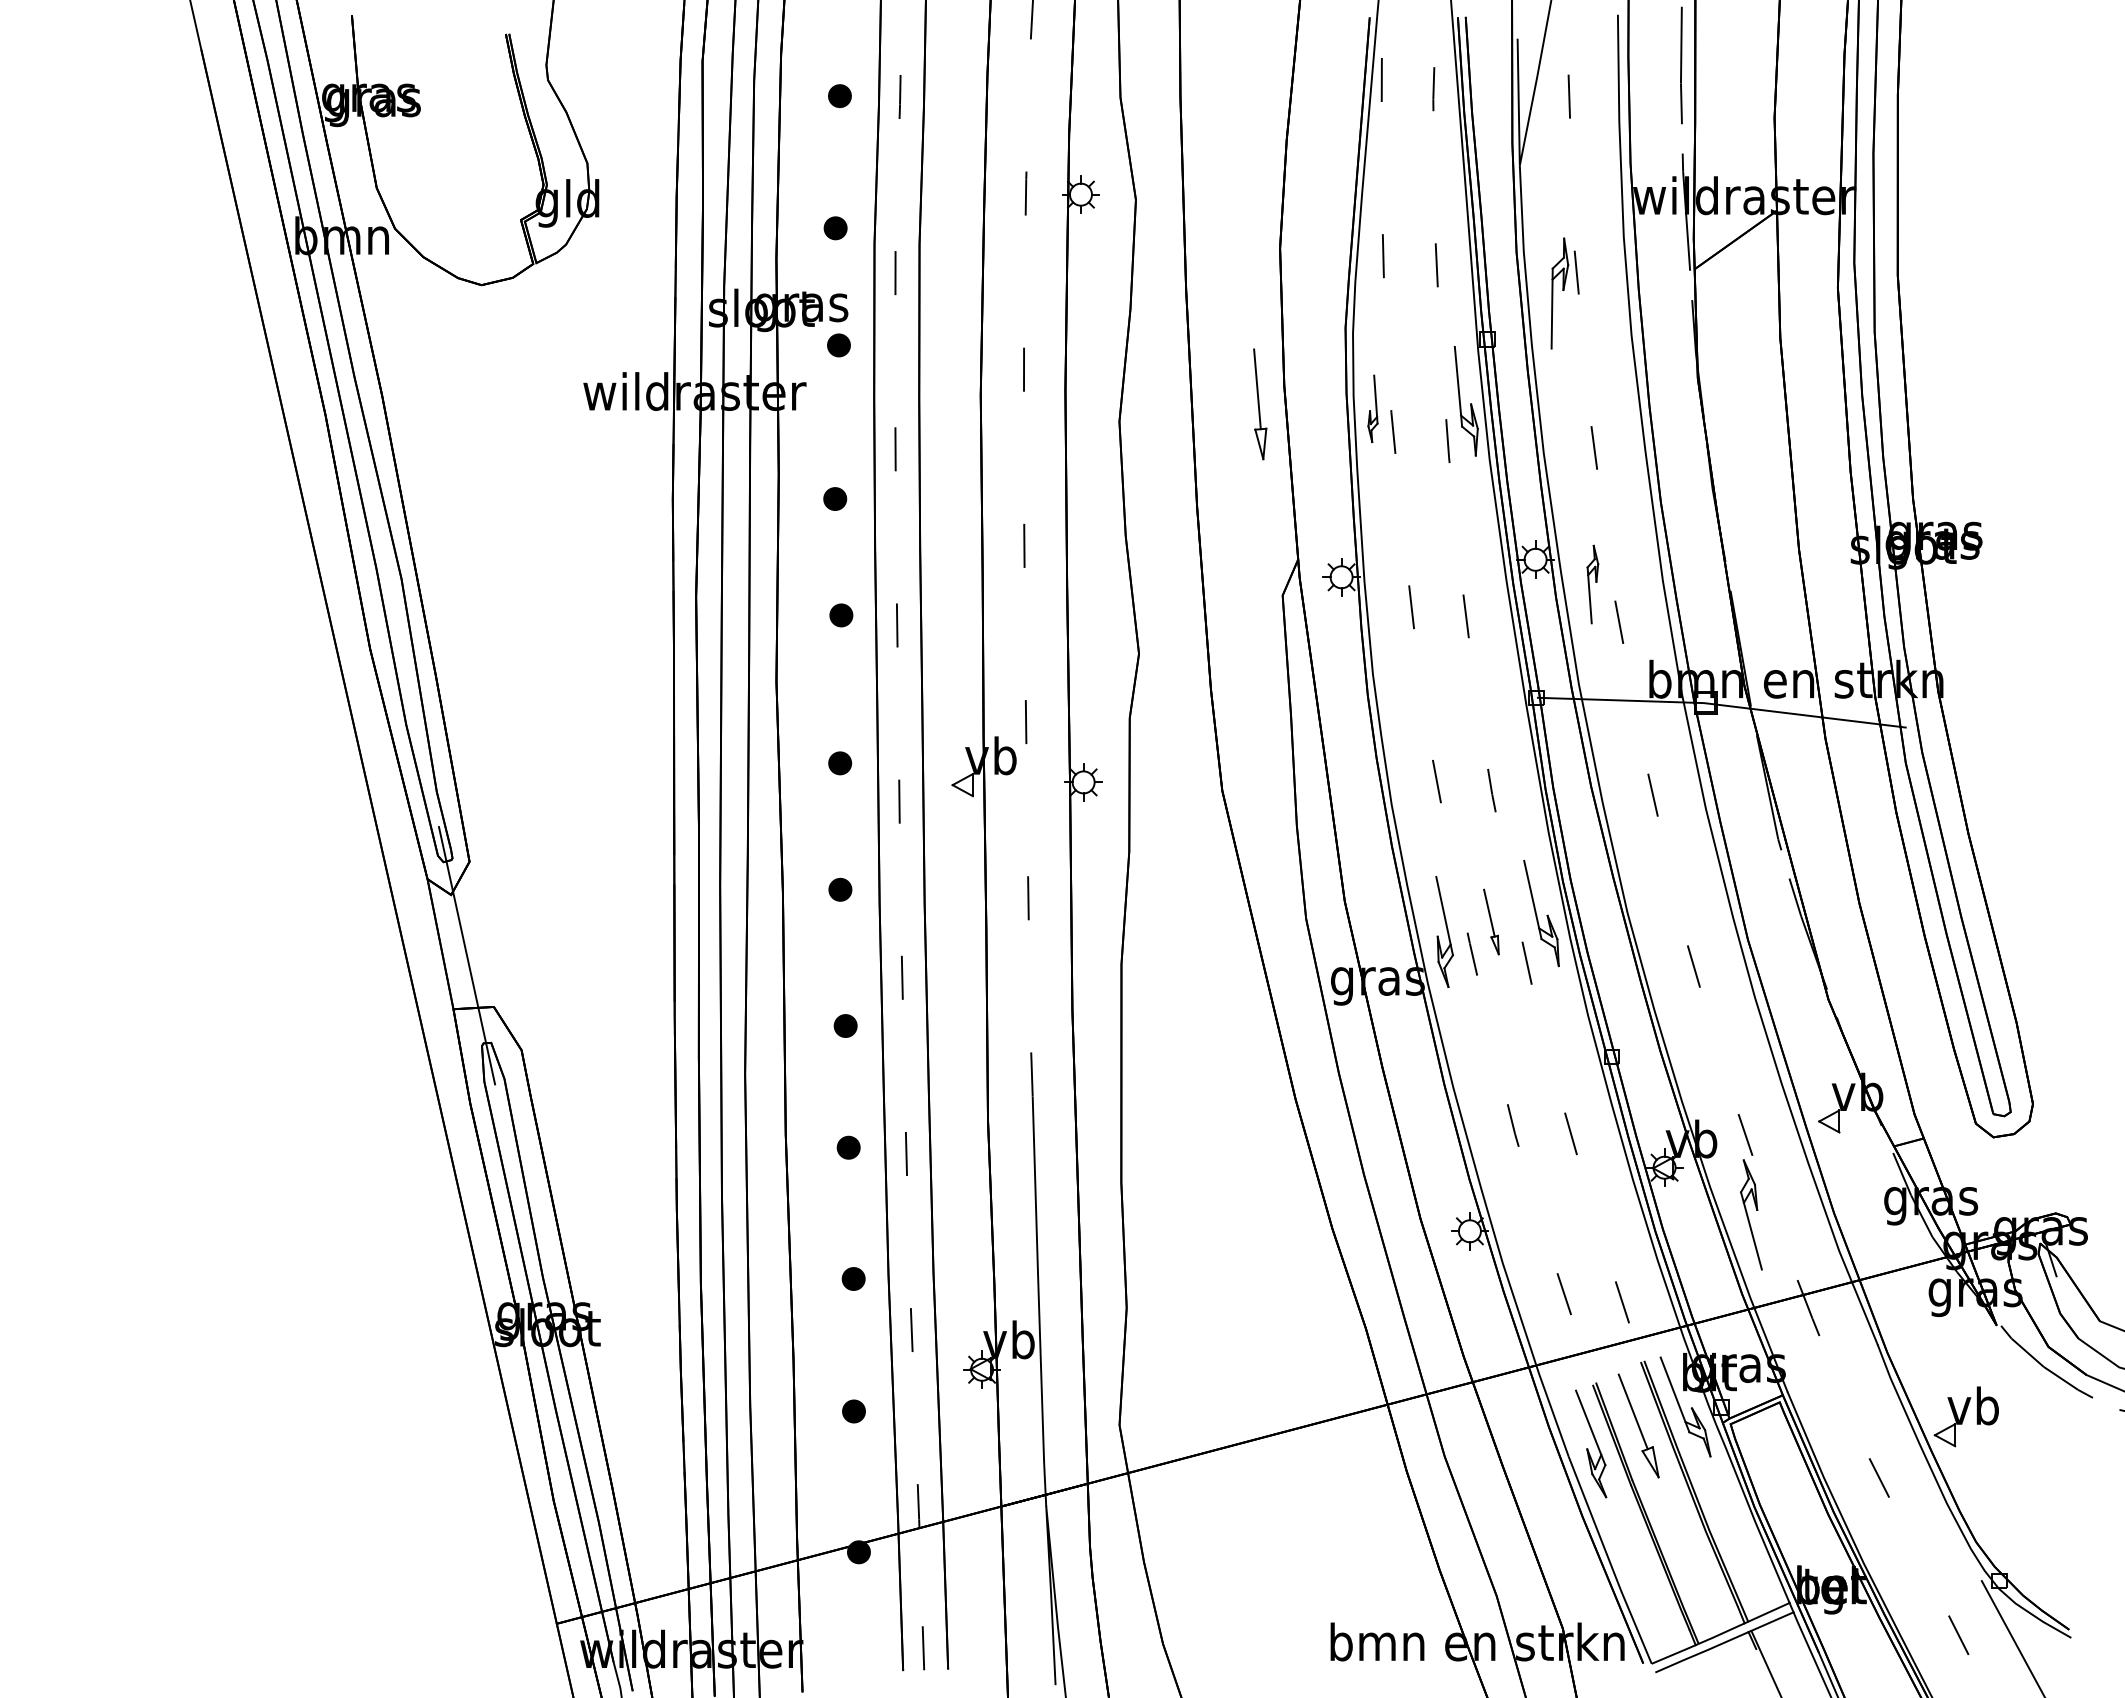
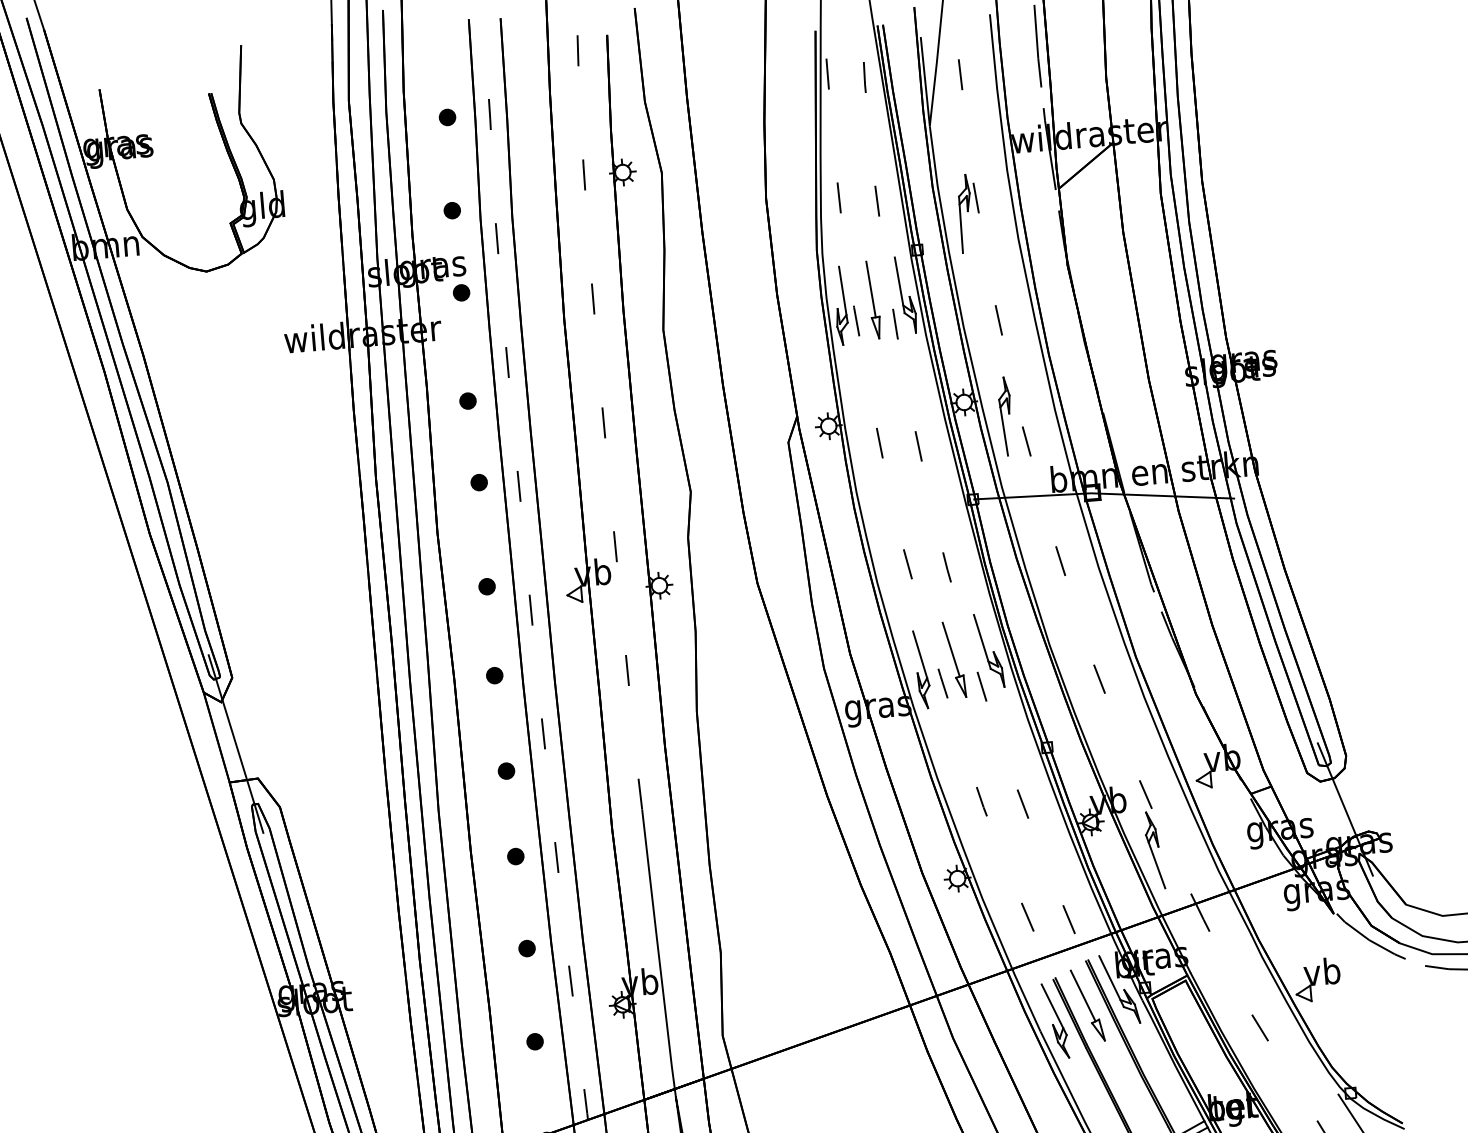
part: (1260, 404) -> (874, 300), moved
part: (1372, 408) -> (840, 305), size x1.67
part: (1592, 584) -> (1005, 416), size x1.43
part: (1491, 921) -> (954, 659), size x1.67
line: (2018, 1157) -> (1339, 794), added

